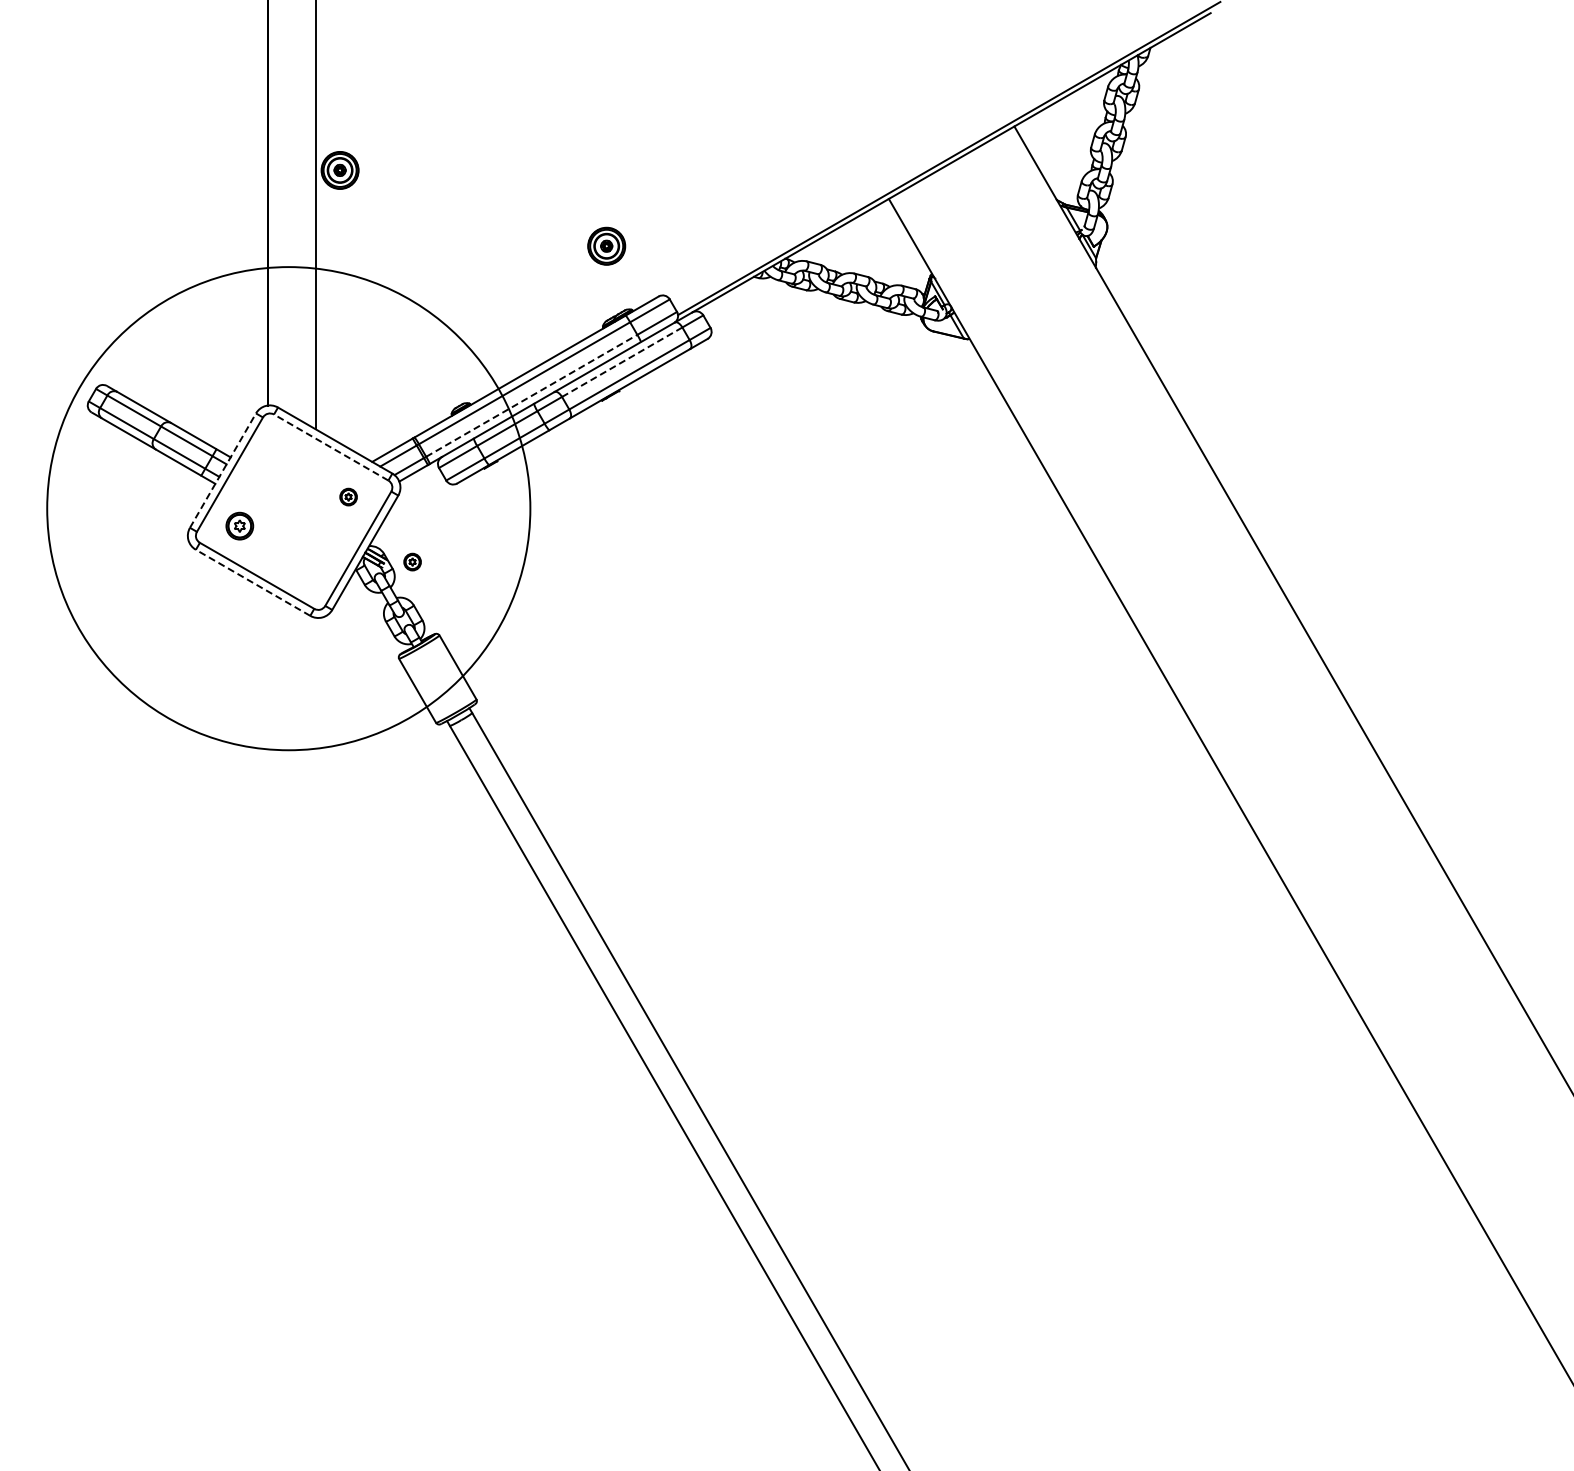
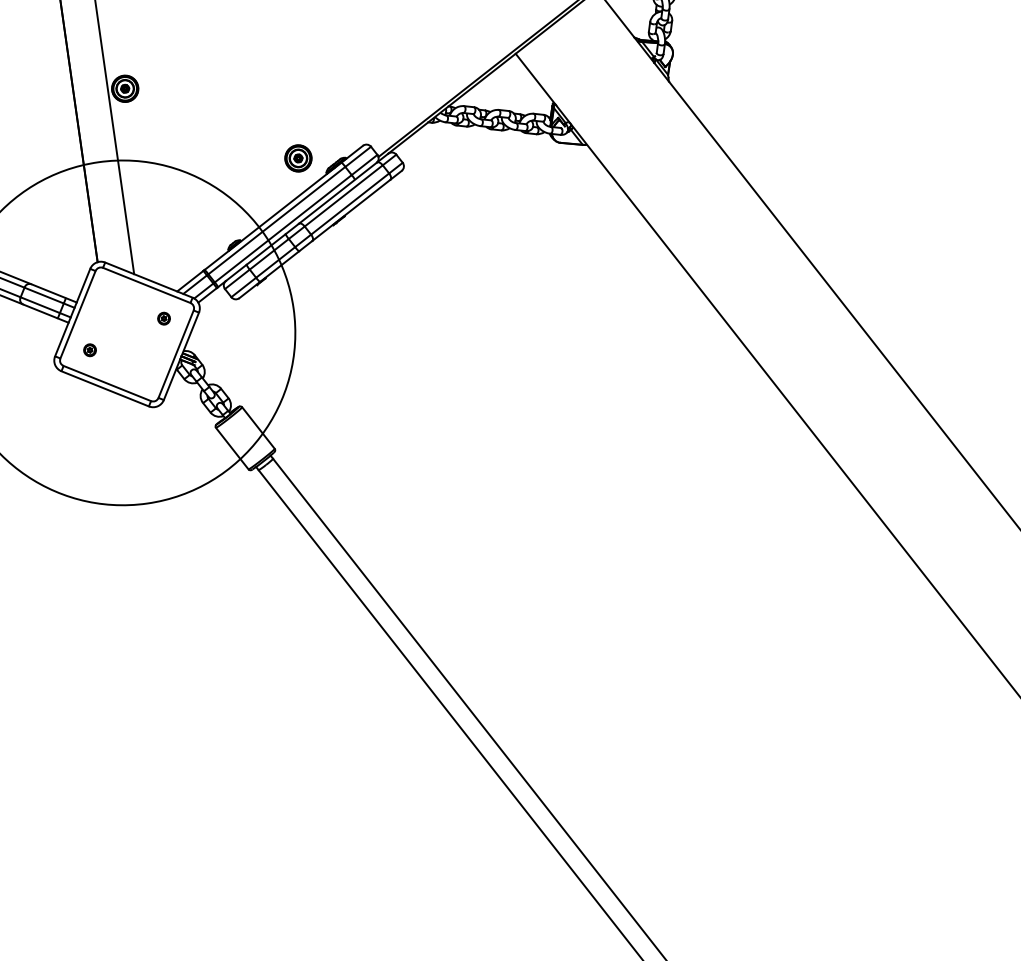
part: (606, 245) -> (298, 157), moved
line: (621, 362) -> (343, 196), dashed -> solid
line: (531, 395) -> (283, 228), dashed -> solid
line: (330, 447) -> (146, 285), dashed -> solid
line: (223, 470) -> (73, 312), dashed -> solid
part: (239, 526) -> (89, 350), size x0.62
part: (412, 561) -> (215, 357), removed
line: (252, 582) -> (104, 388), dashed -> solid

